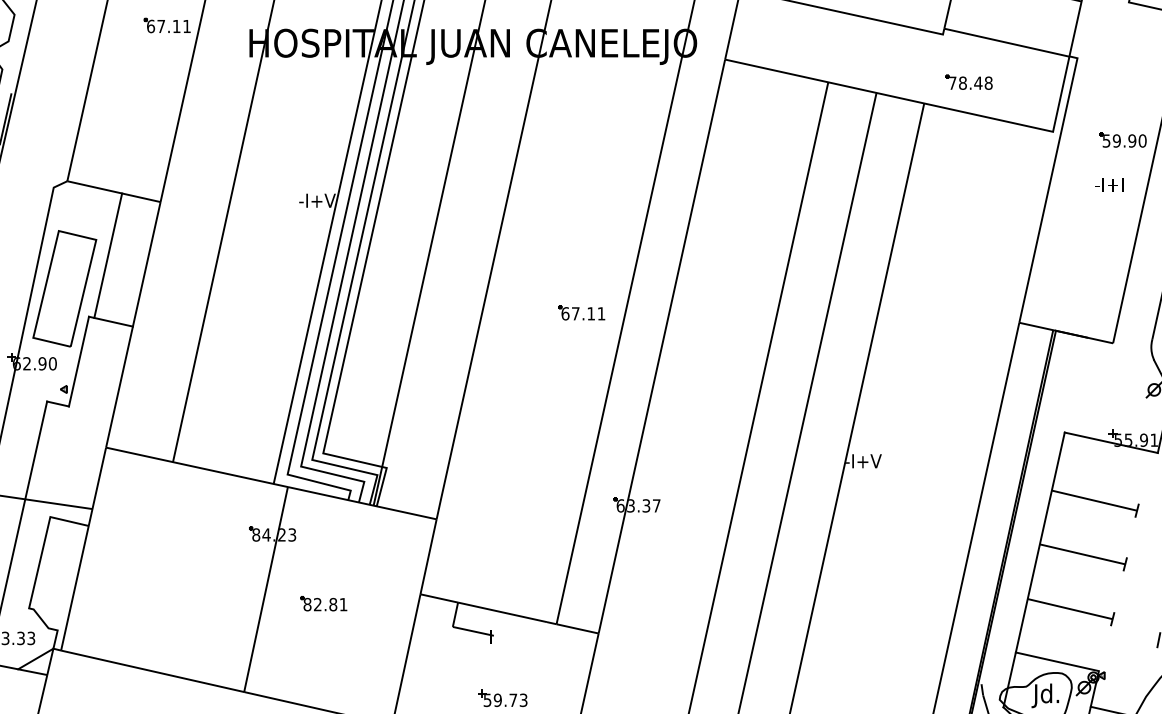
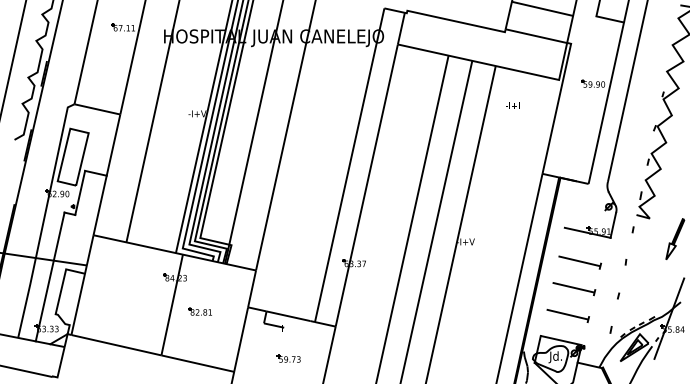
part: (968, 82) -> (517, 55), removed
text: (1108, 183) -> (512, 105), moved
line: (108, 254) -> (94, 140), removed
part: (579, 311) -> (326, 168), removed
line: (1039, 541) -> (552, 281), removed

